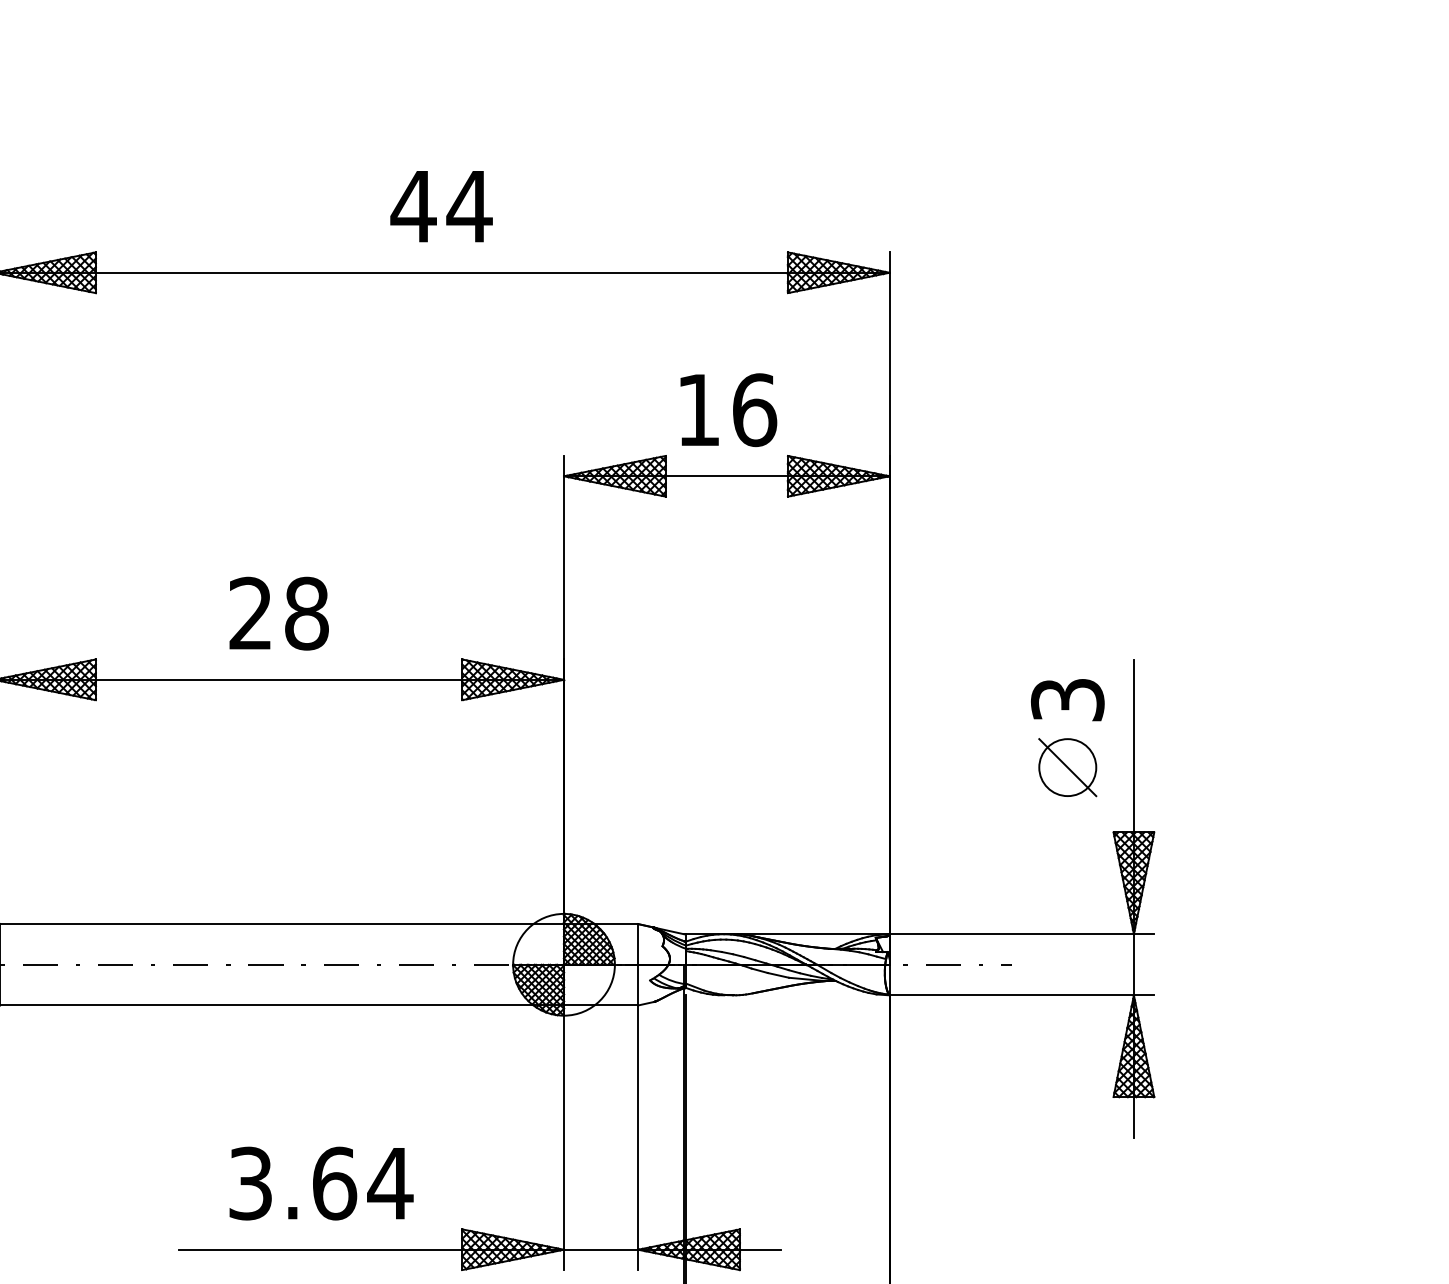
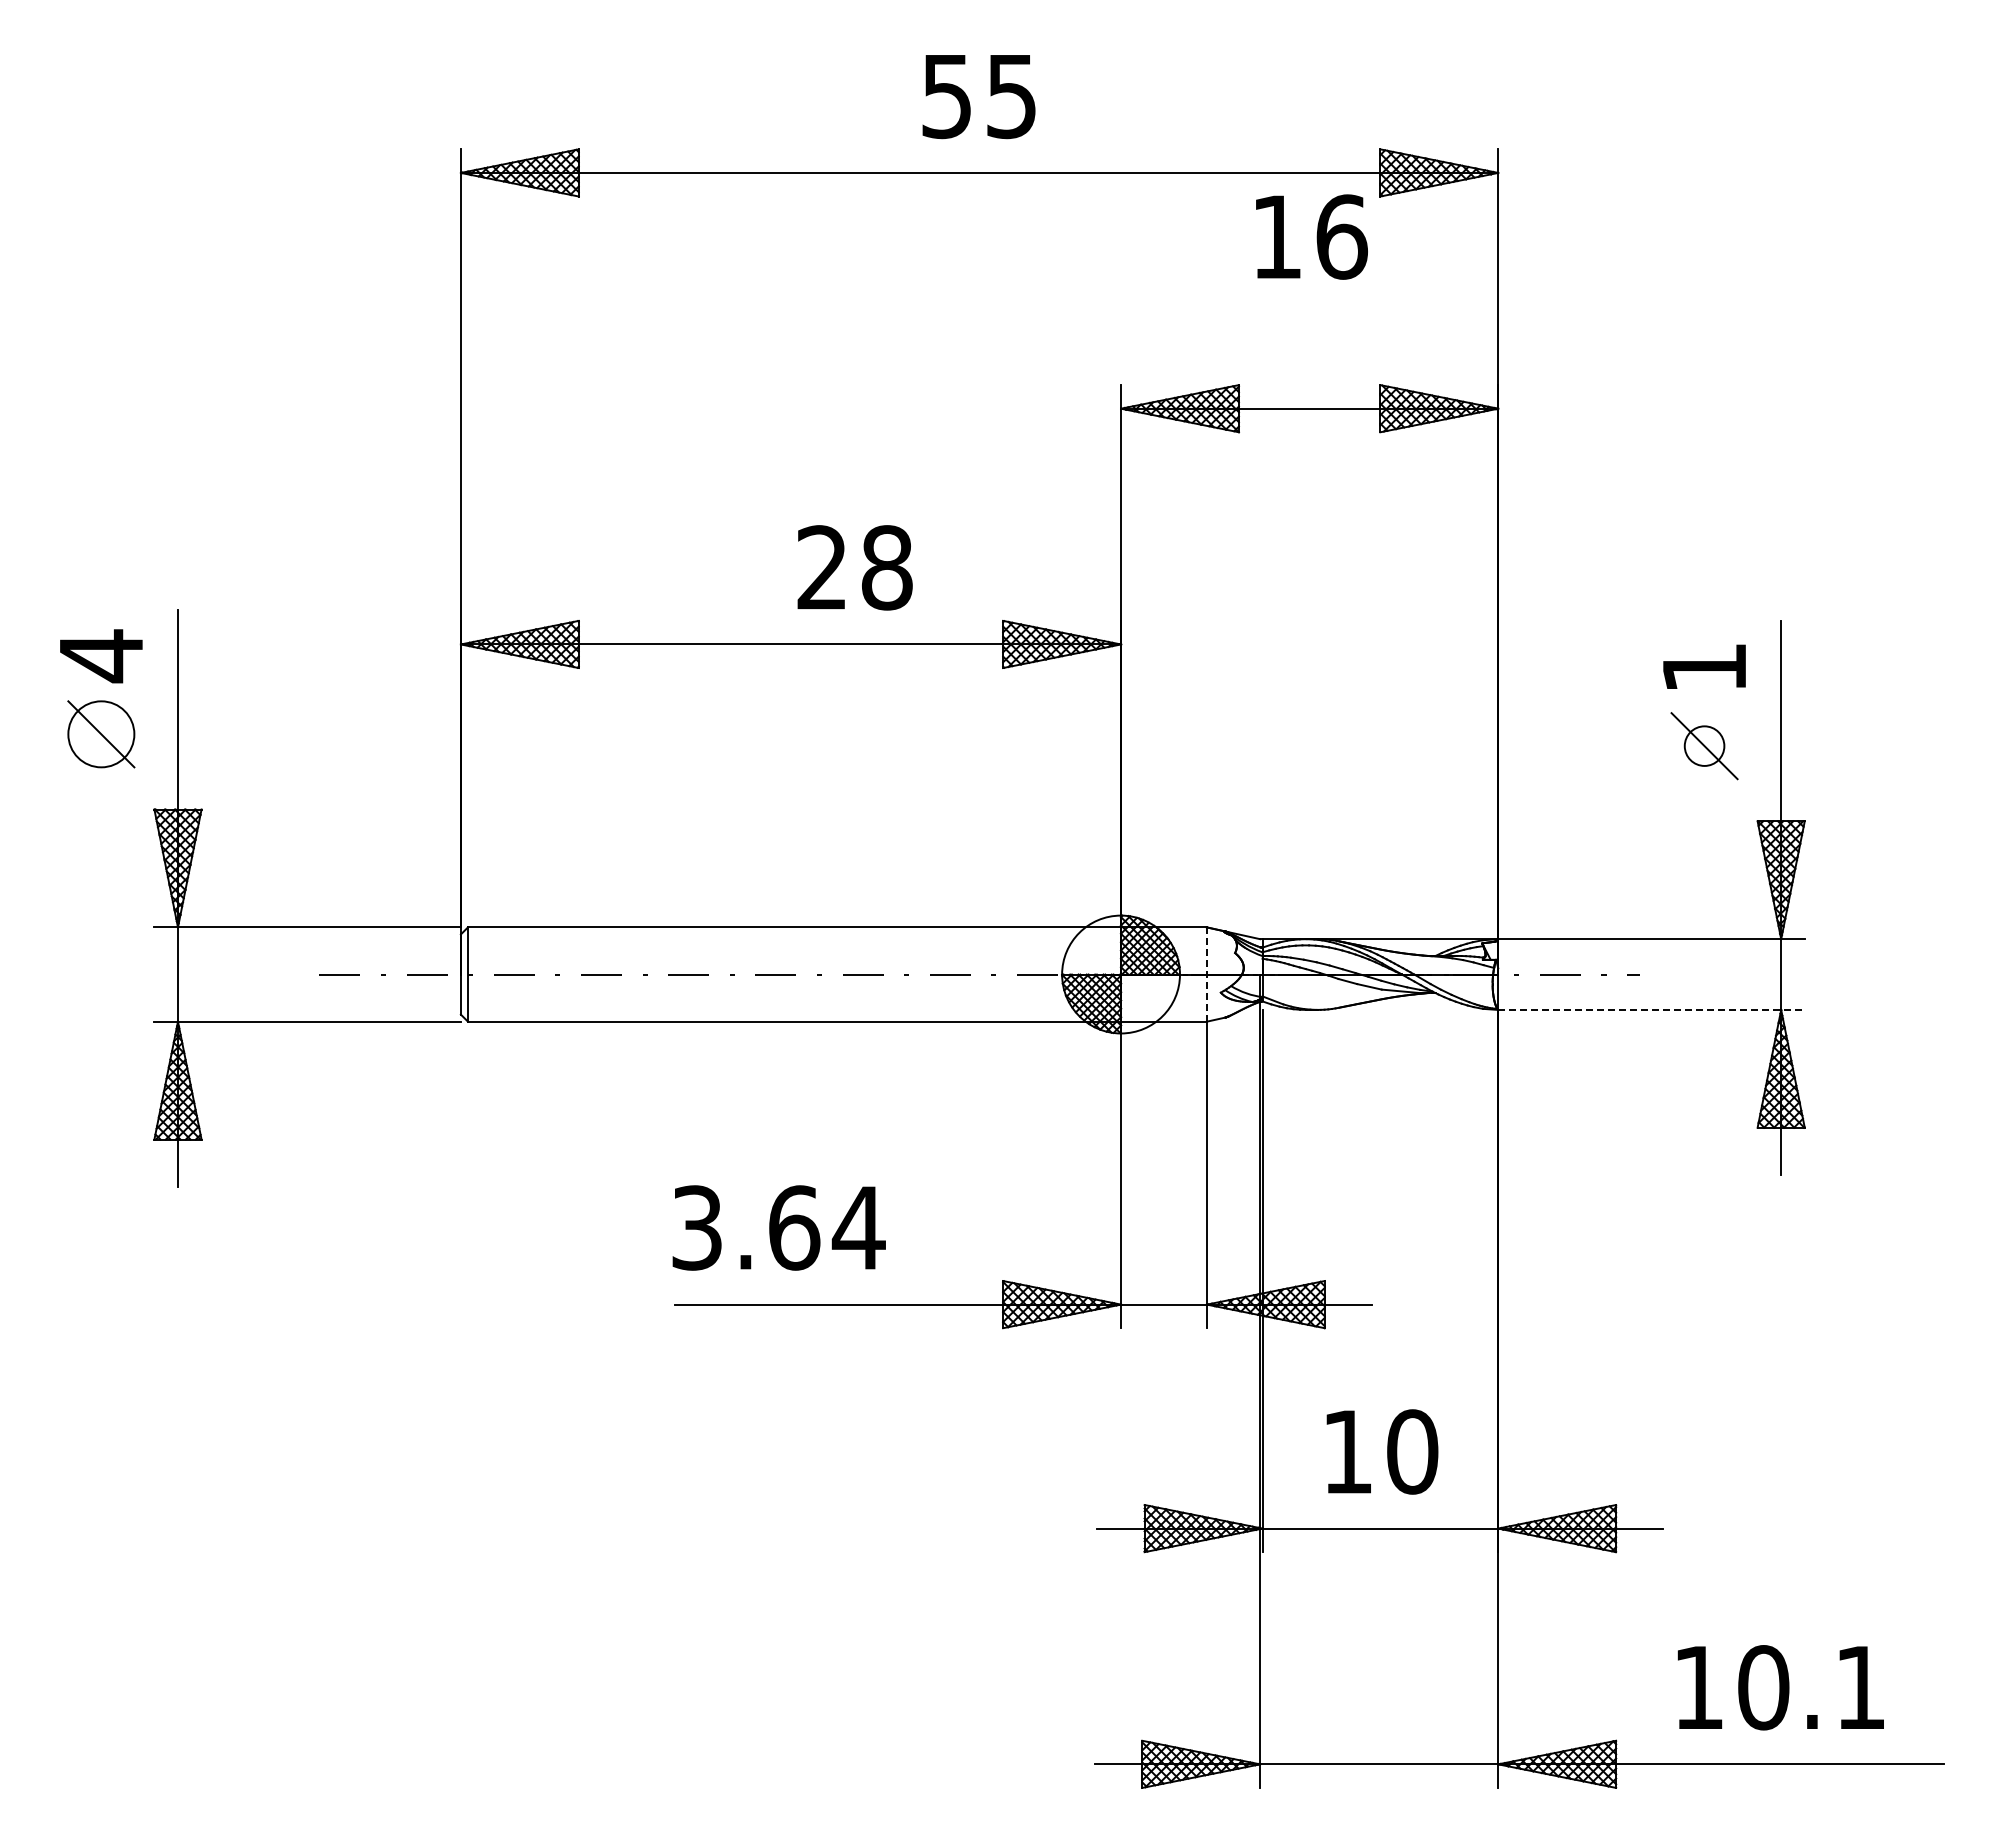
text: (440, 207) -> (978, 97), 44 -> 55
text: (728, 409) -> (1311, 236), moved
text: (278, 613) -> (854, 567), moved
text: (1067, 699) -> (1704, 667), 3 -> 1
circle: (1067, 767) -> (1704, 746), size x0.6
line: (637, 964) -> (1206, 974), solid -> dashed
line: (1022, 994) -> (1652, 1009), solid -> dashed
text: (320, 1183) -> (778, 1227), moved

